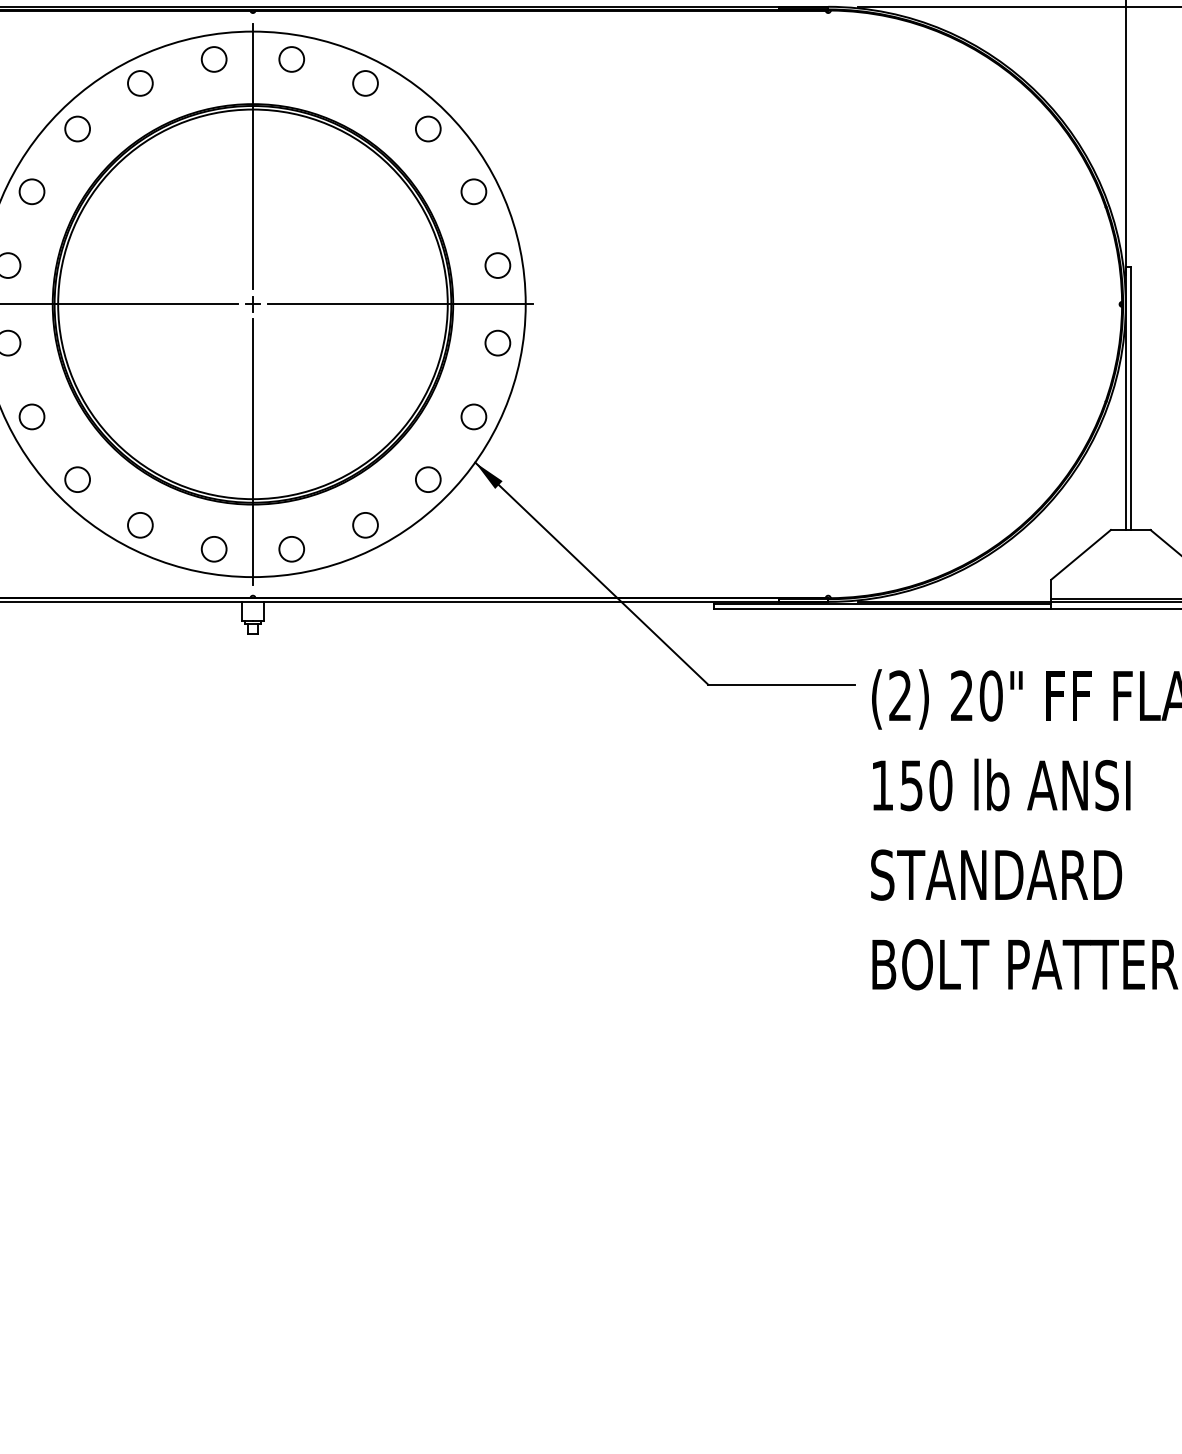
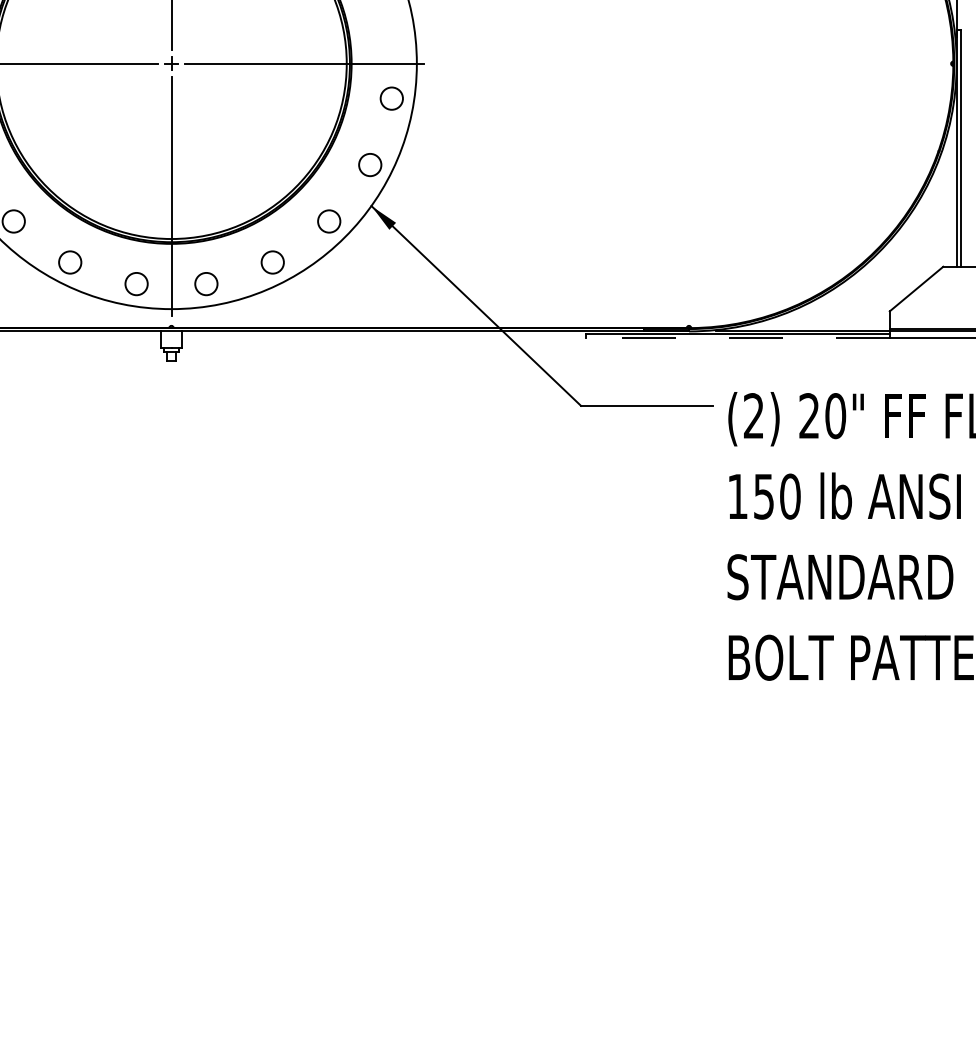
circle: (497, 265) -> (391, 28), removed
line: (882, 609) -> (737, 338), solid -> dashed

